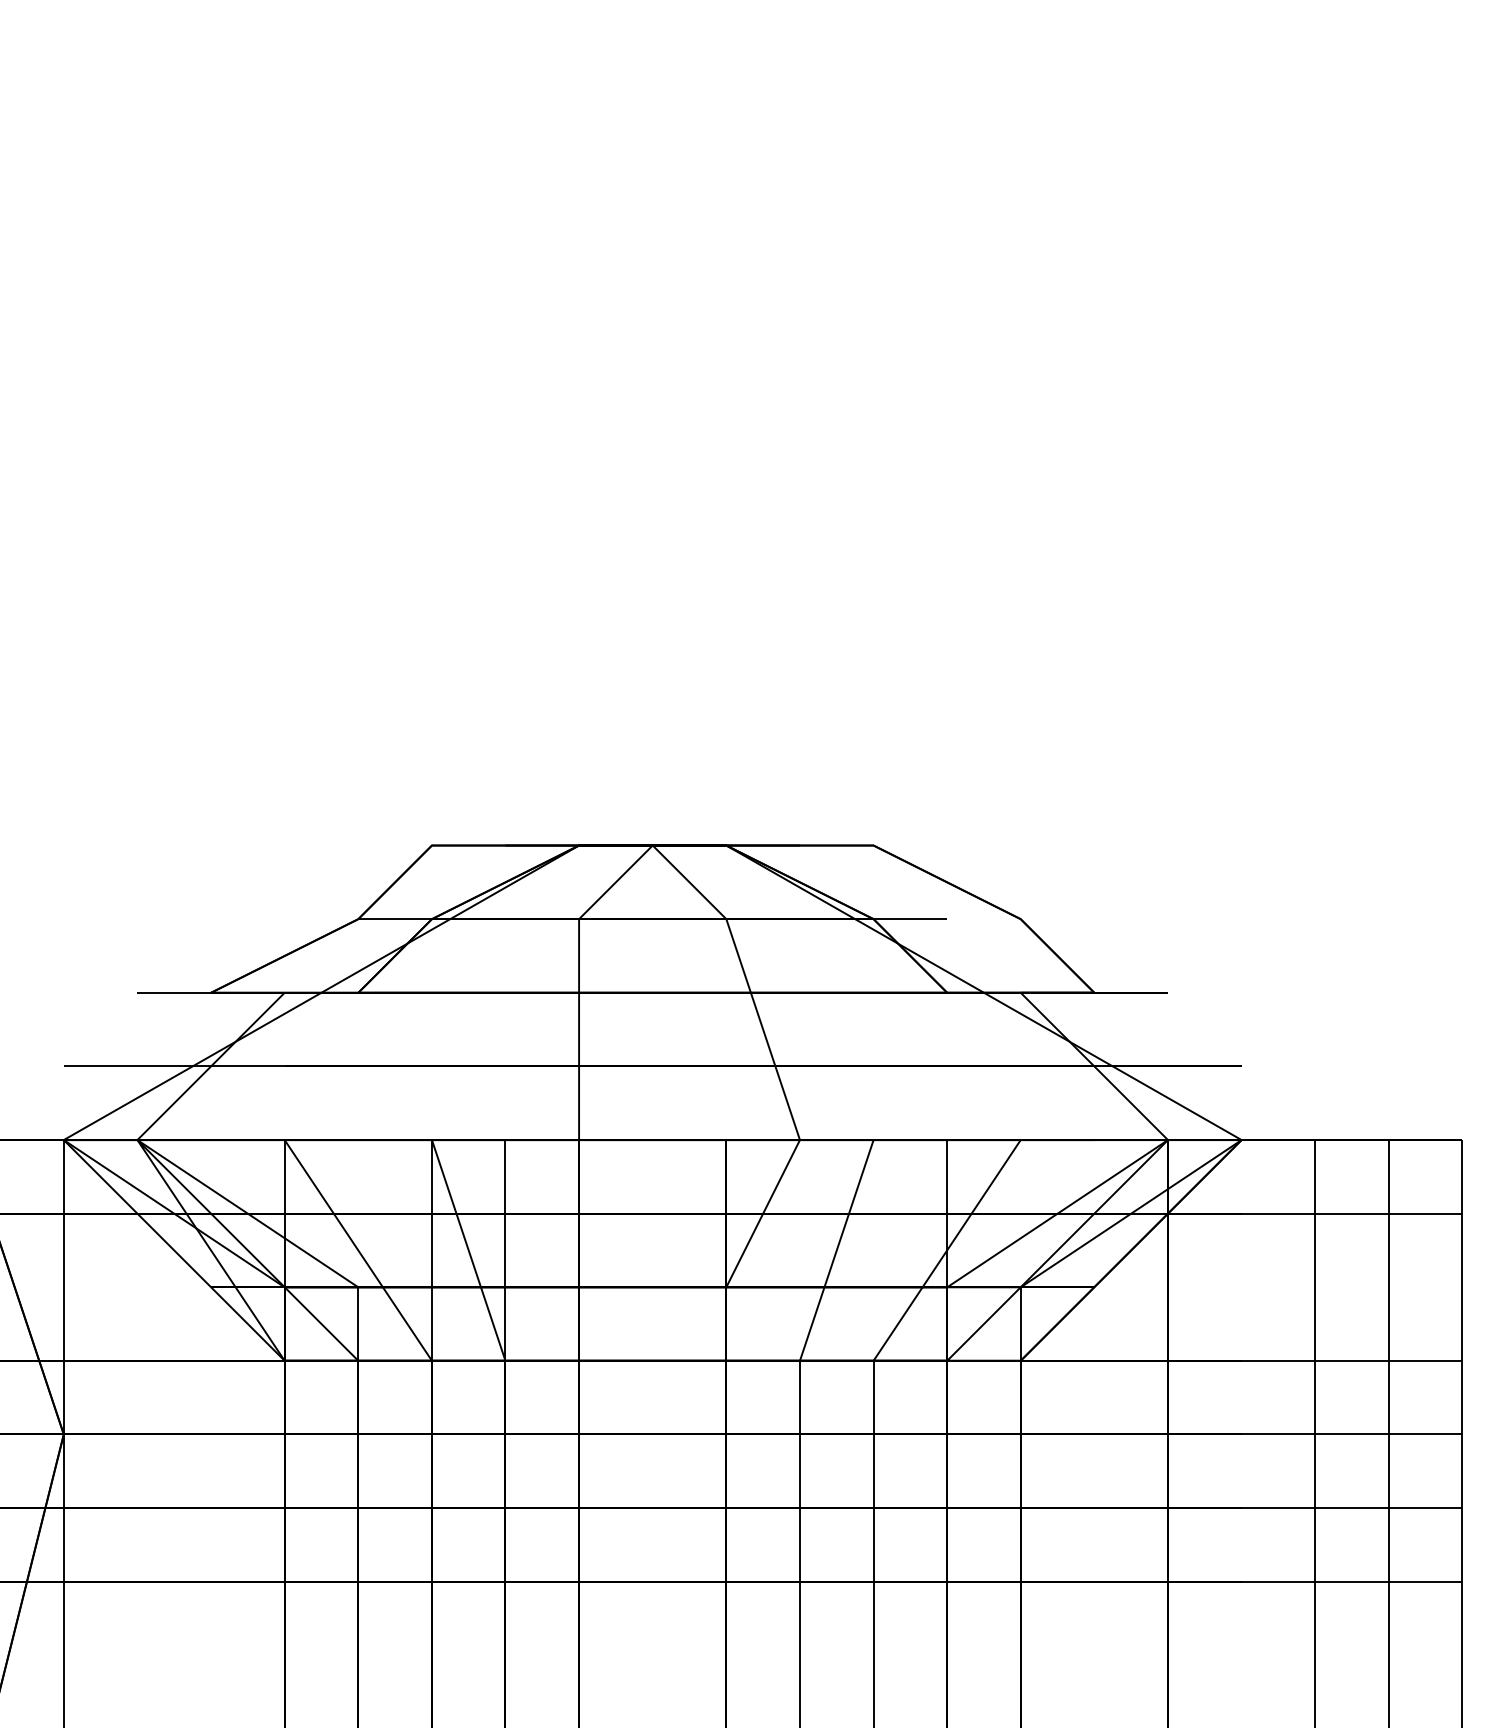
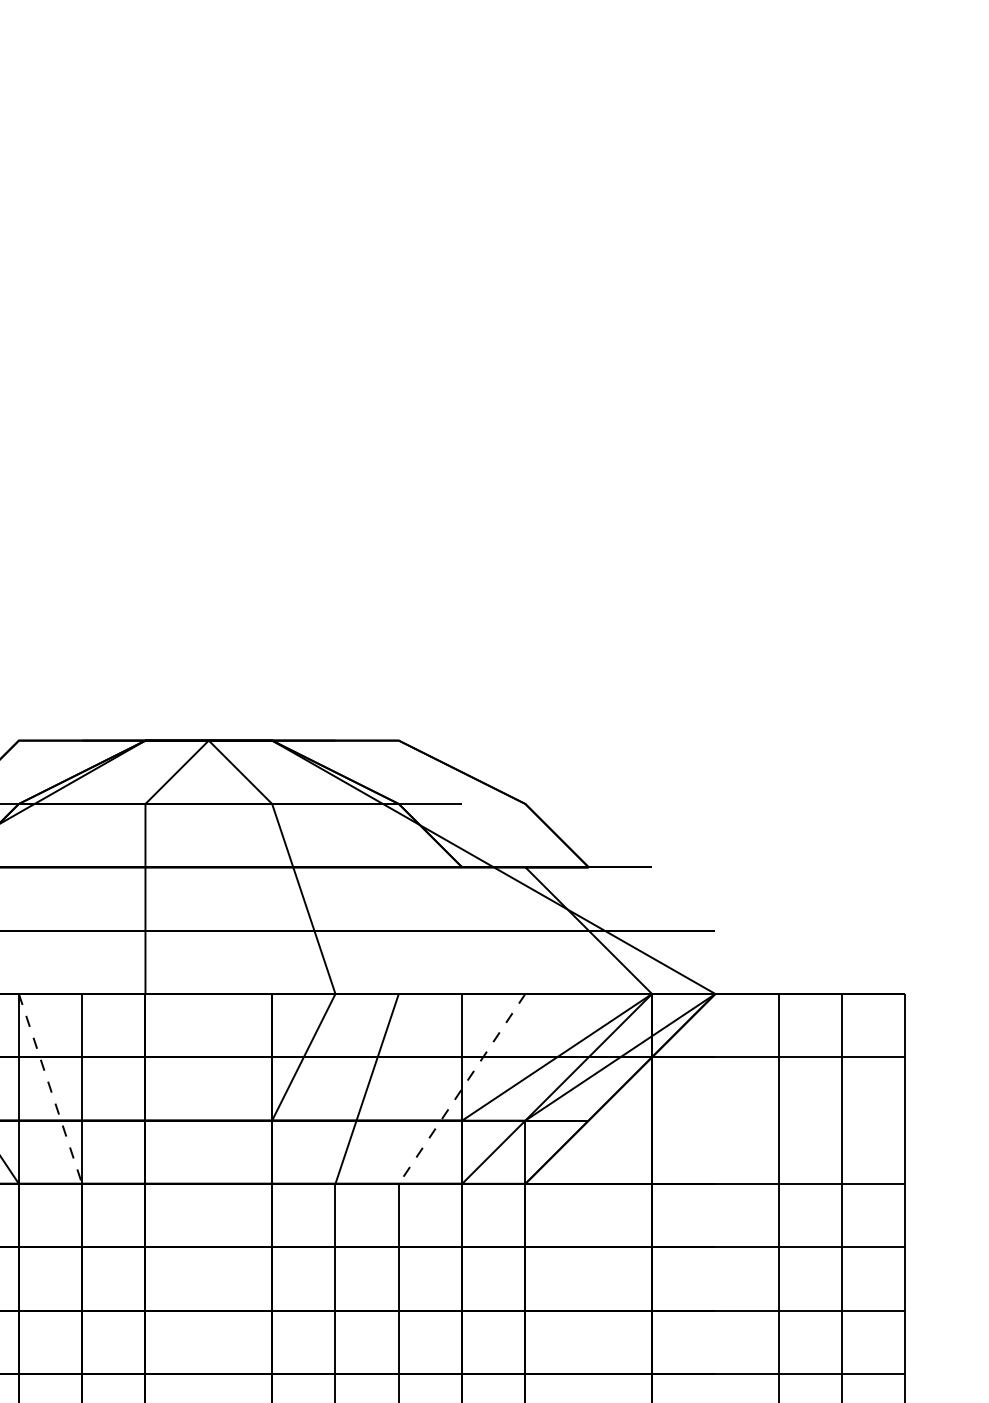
line: (468, 1250) -> (50, 1088), solid -> dashed
line: (947, 1250) -> (462, 1088), solid -> dashed

